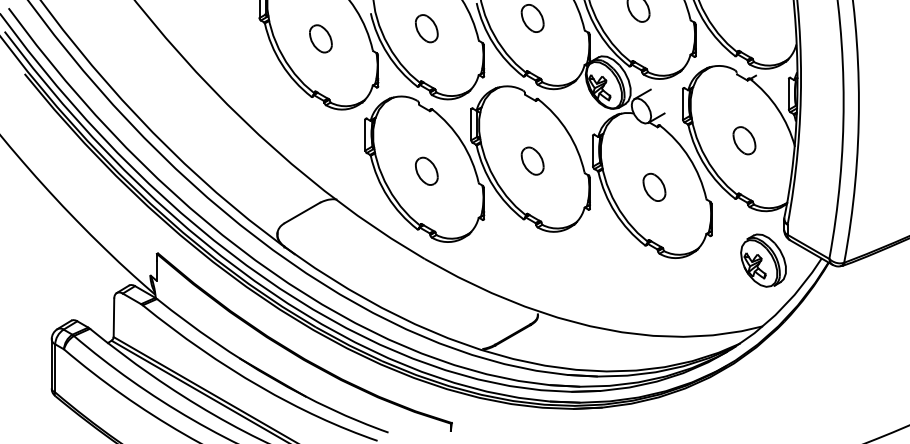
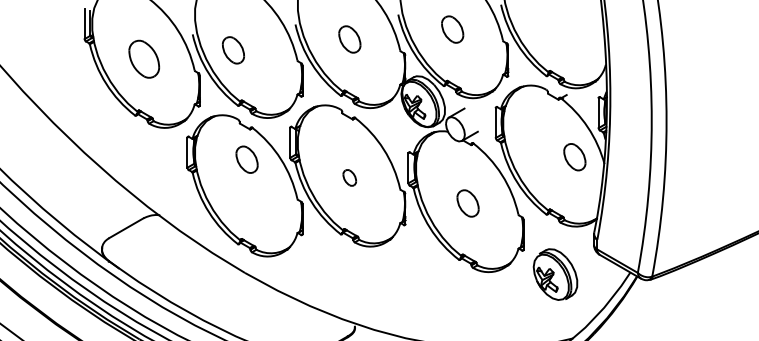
part: (426, 28) -> (233, 50), moved
part: (320, 38) -> (143, 58), size x1.4
part: (744, 140) -> (574, 156), moved
part: (532, 160) -> (349, 177), size x0.6
part: (426, 170) -> (246, 158), moved
part: (763, 260) -> (555, 274), moved

